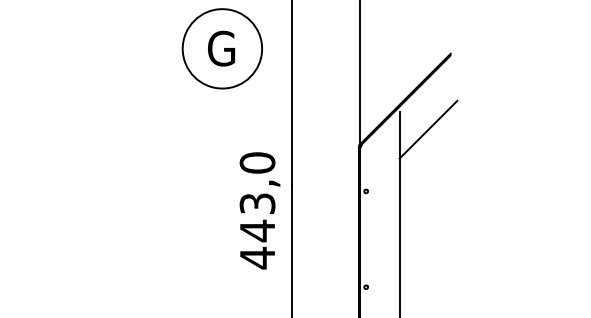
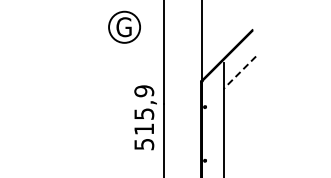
circle: (222, 49) -> (124, 27), size x0.7
line: (427, 129) -> (239, 72), solid -> dashed
text: (257, 209) -> (144, 117), 443,0 -> 515,9

